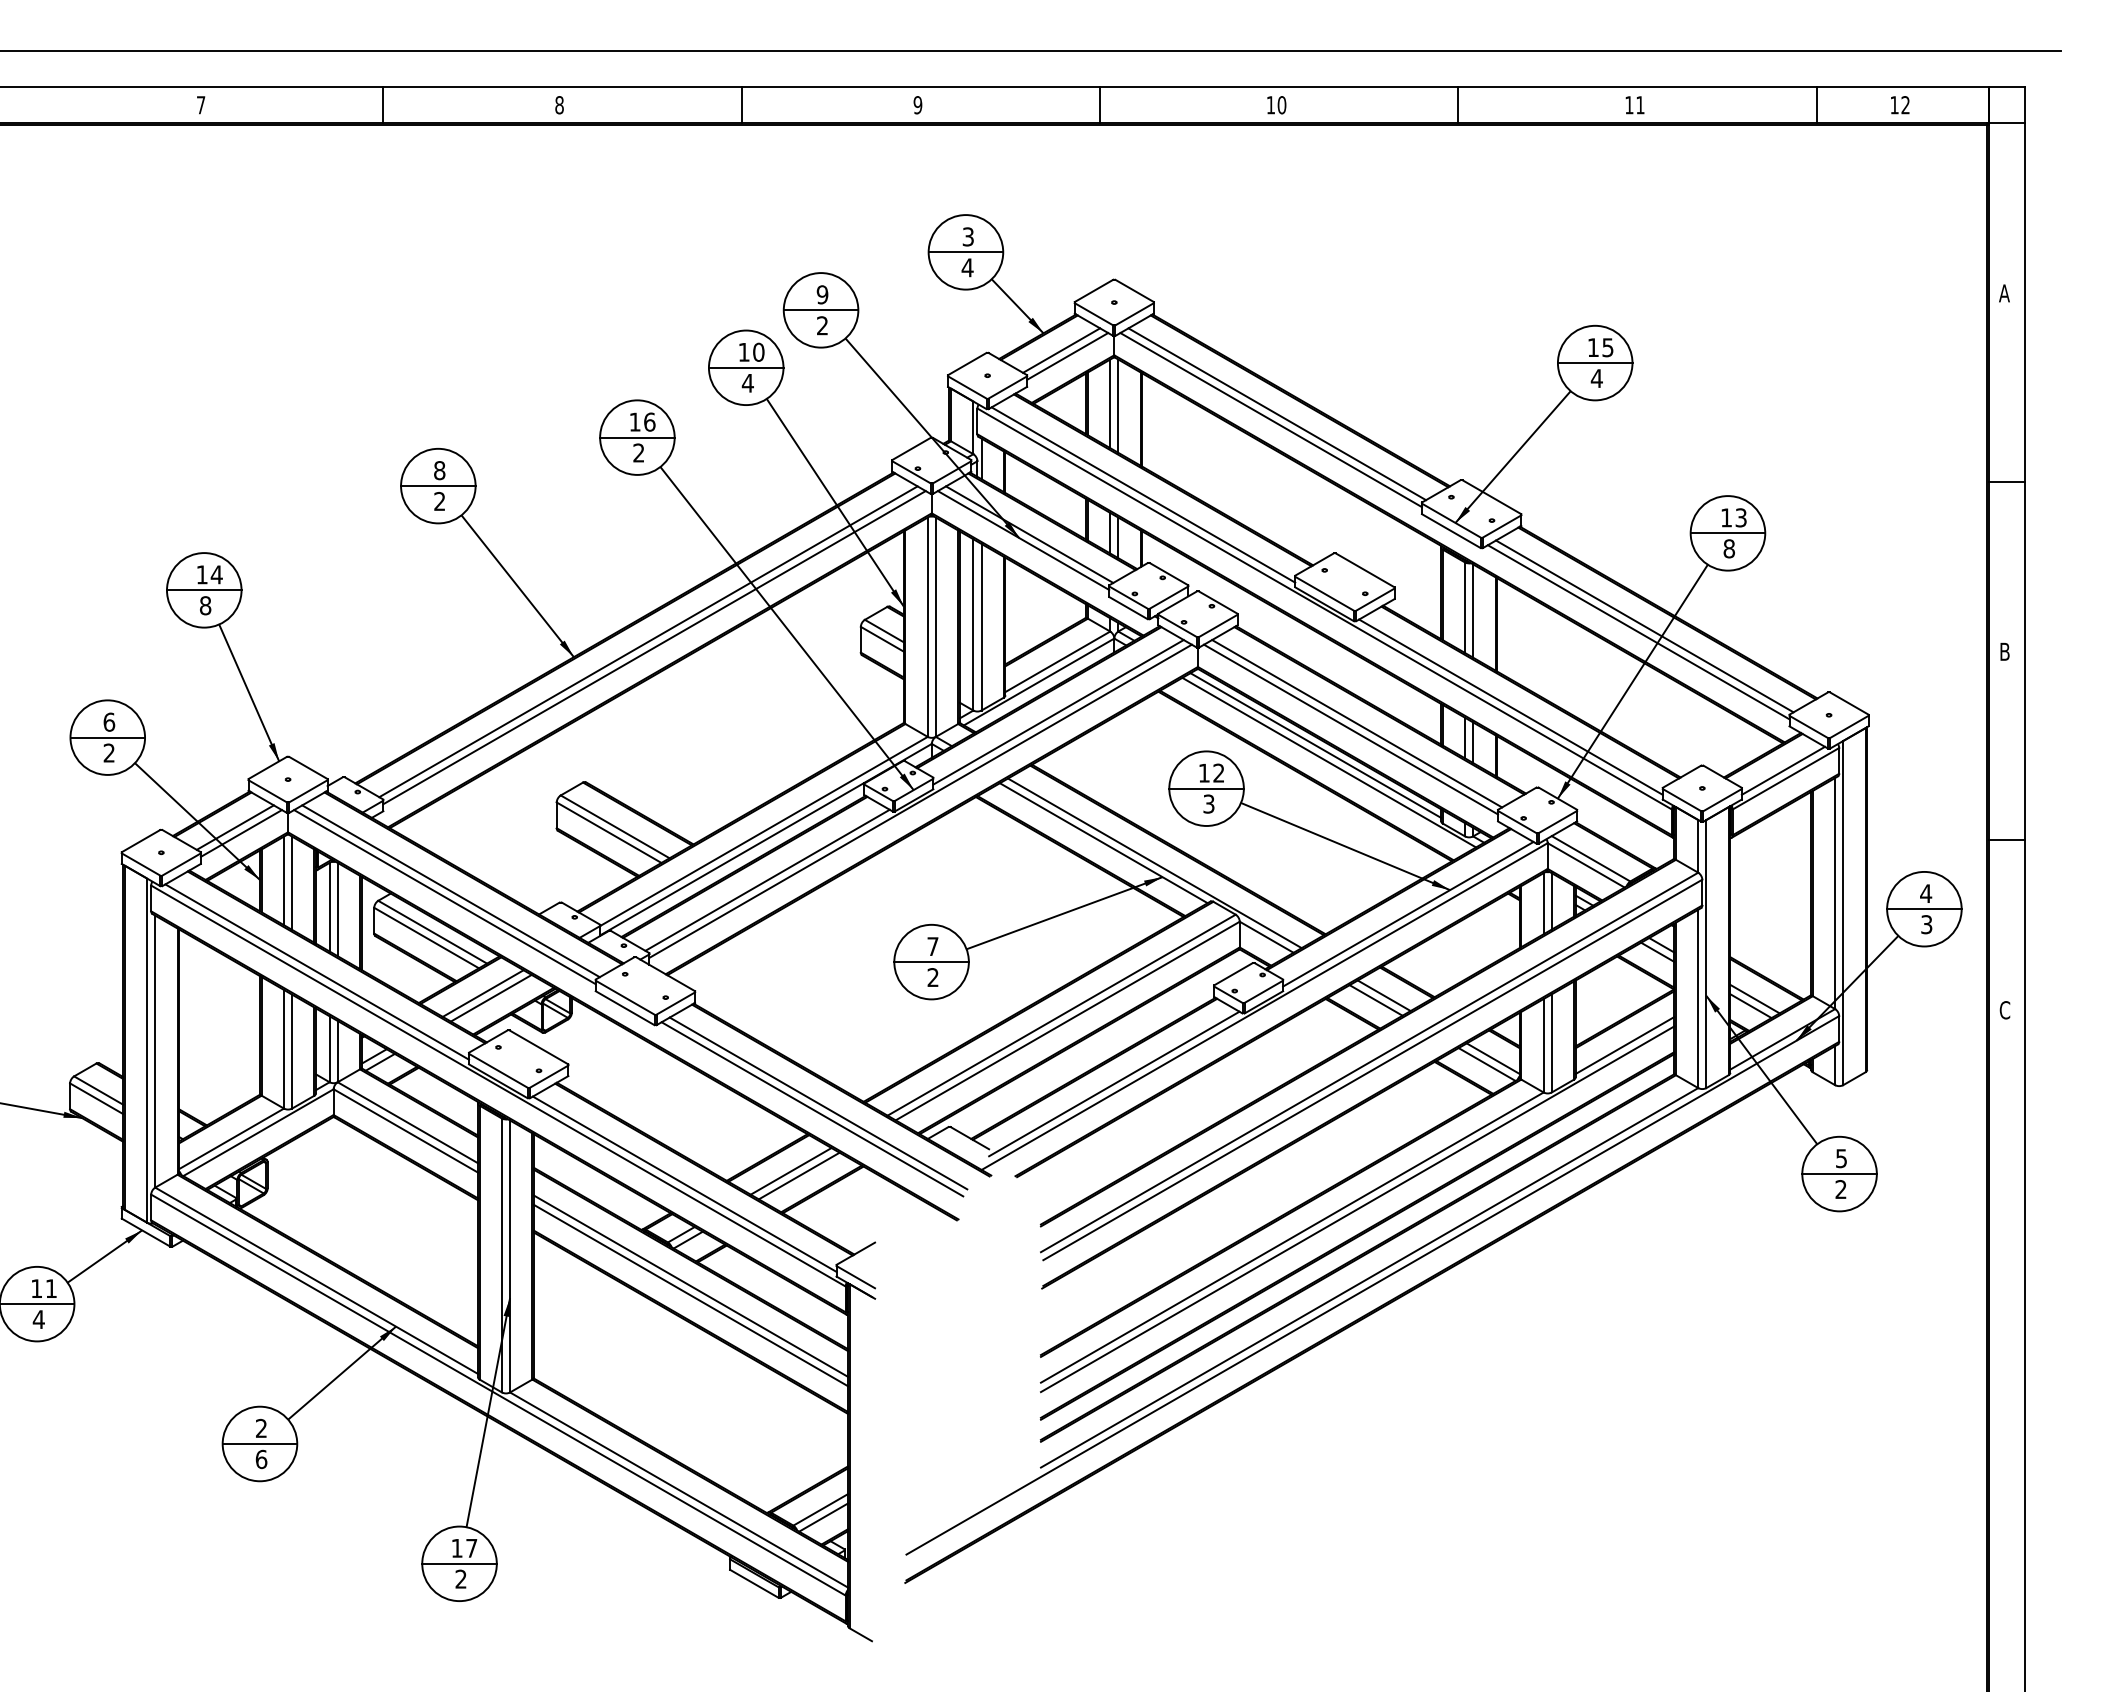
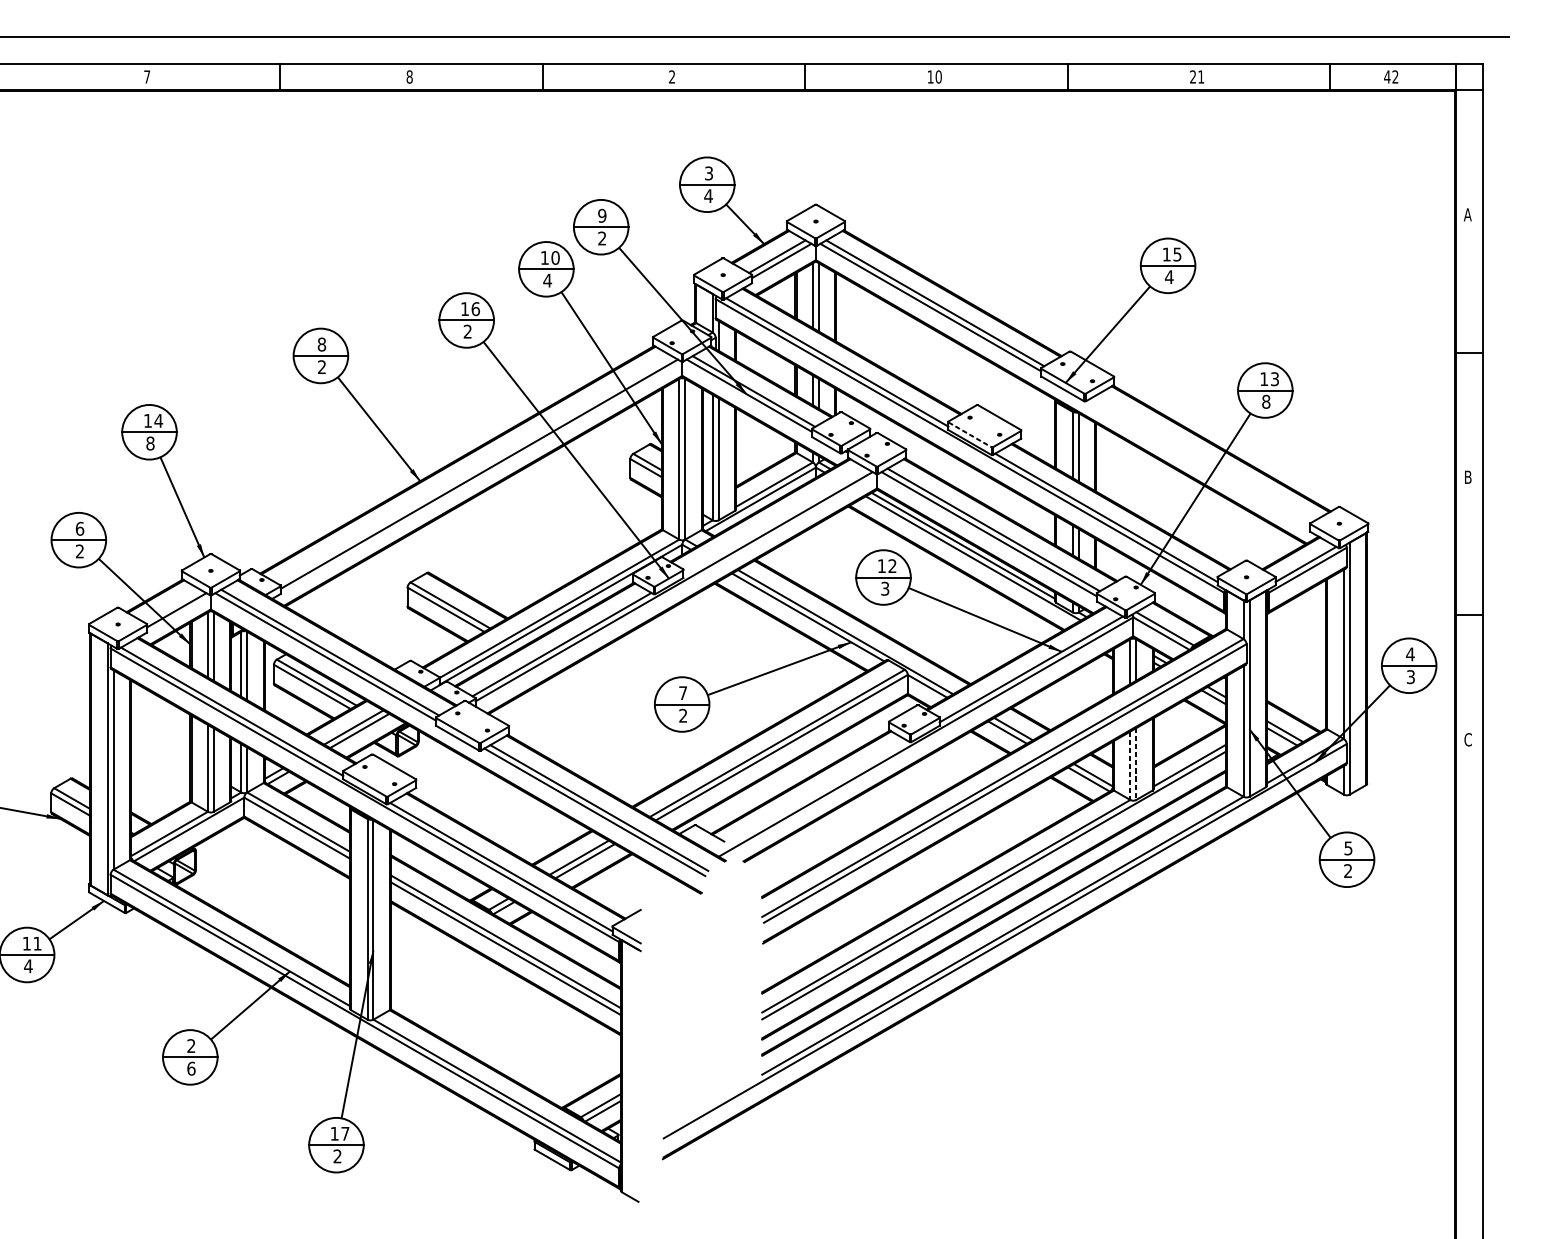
text: (917, 105) -> (671, 77), 9 -> 2
text: (1629, 105) -> (1193, 77), 11 -> 21
text: (1894, 105) -> (1387, 77), 12 -> 42
line: (1324, 593) -> (969, 434), solid -> dashed
line: (1644, 626) -> (1204, 458), removed
line: (1638, 632) -> (1199, 463), removed
line: (648, 641) -> (474, 469), removed
line: (1058, 712) -> (775, 521), removed
line: (234, 827) -> (171, 605), removed
line: (1551, 1043) -> (1136, 764), solid -> dashed
line: (1543, 1045) -> (1130, 765), solid -> dashed
line: (1114, 1083) -> (816, 793), removed

